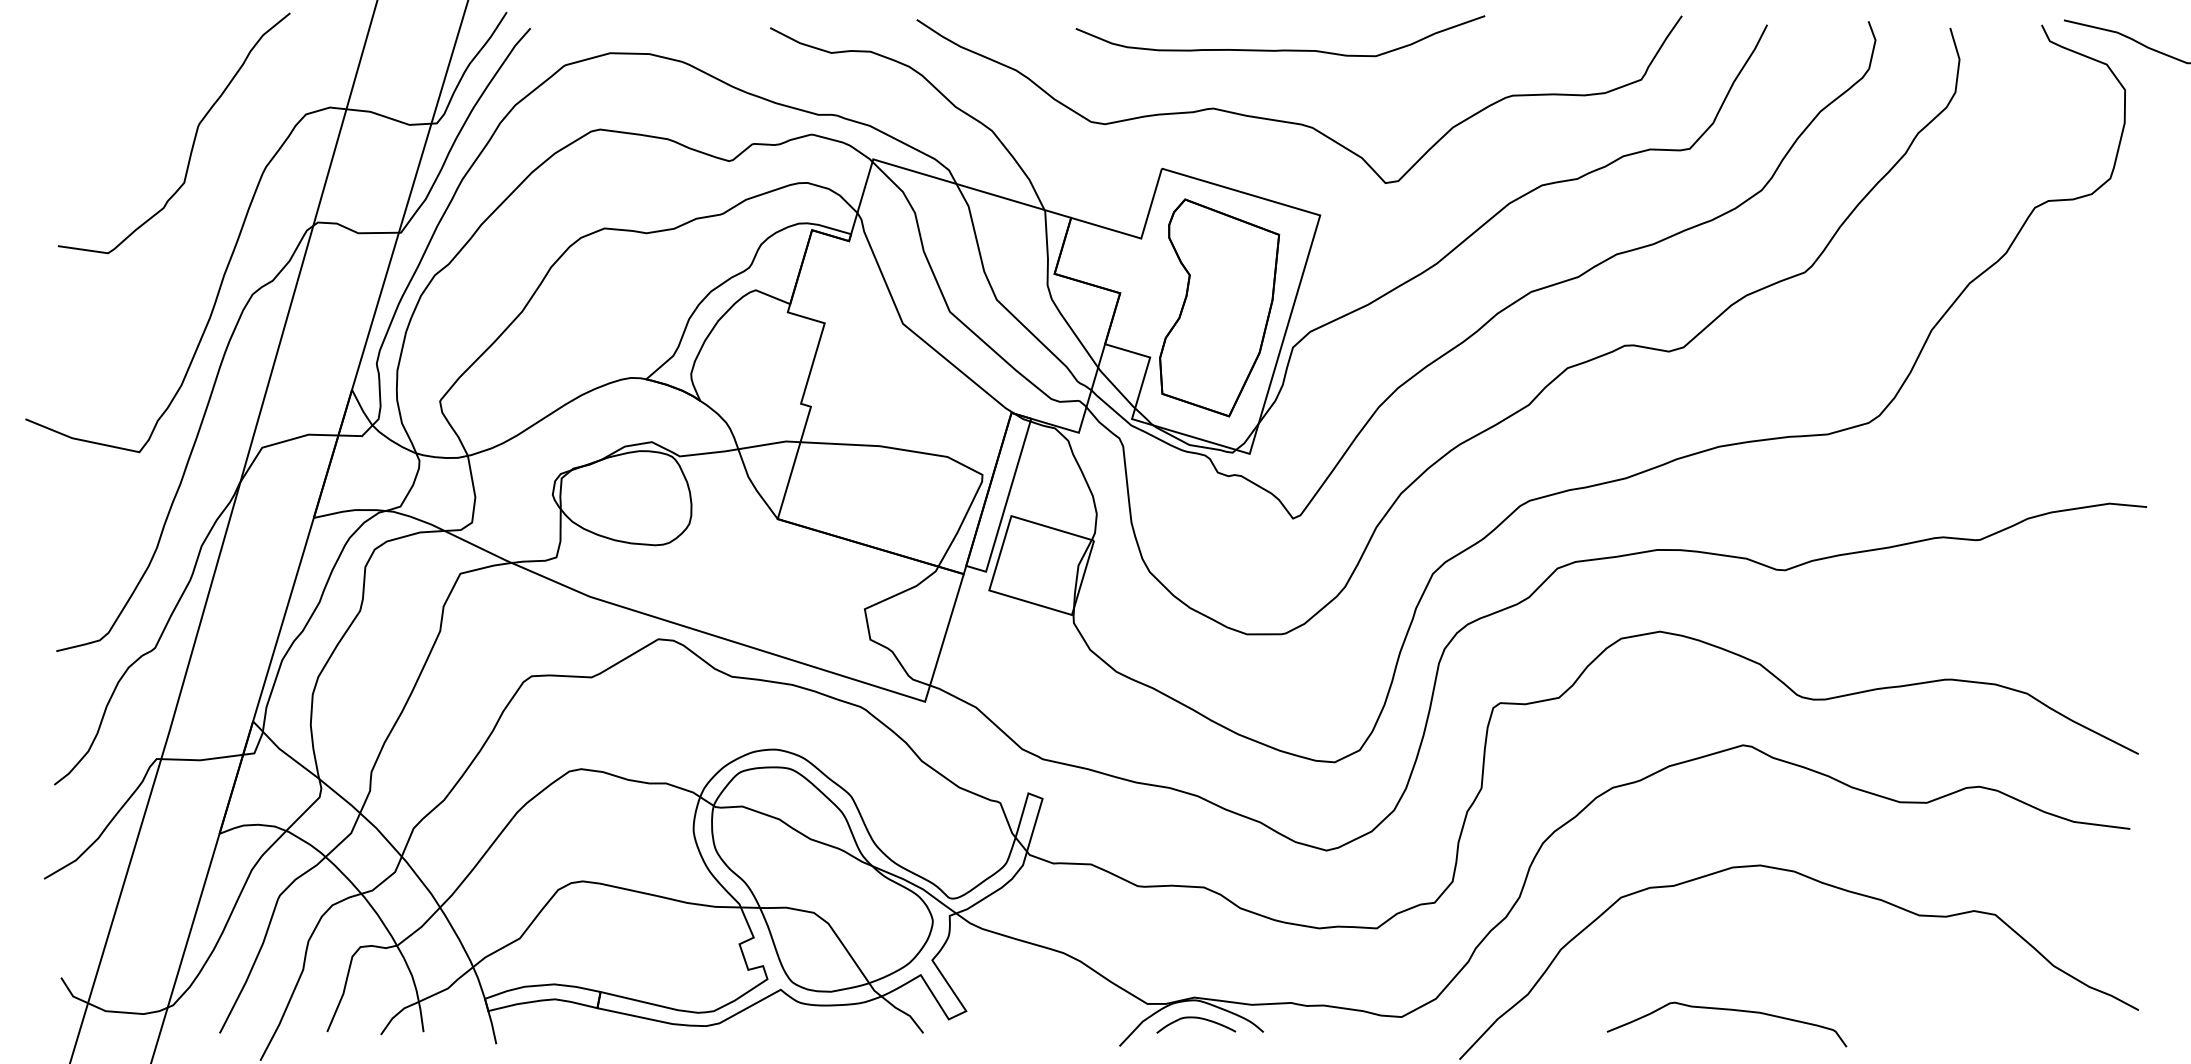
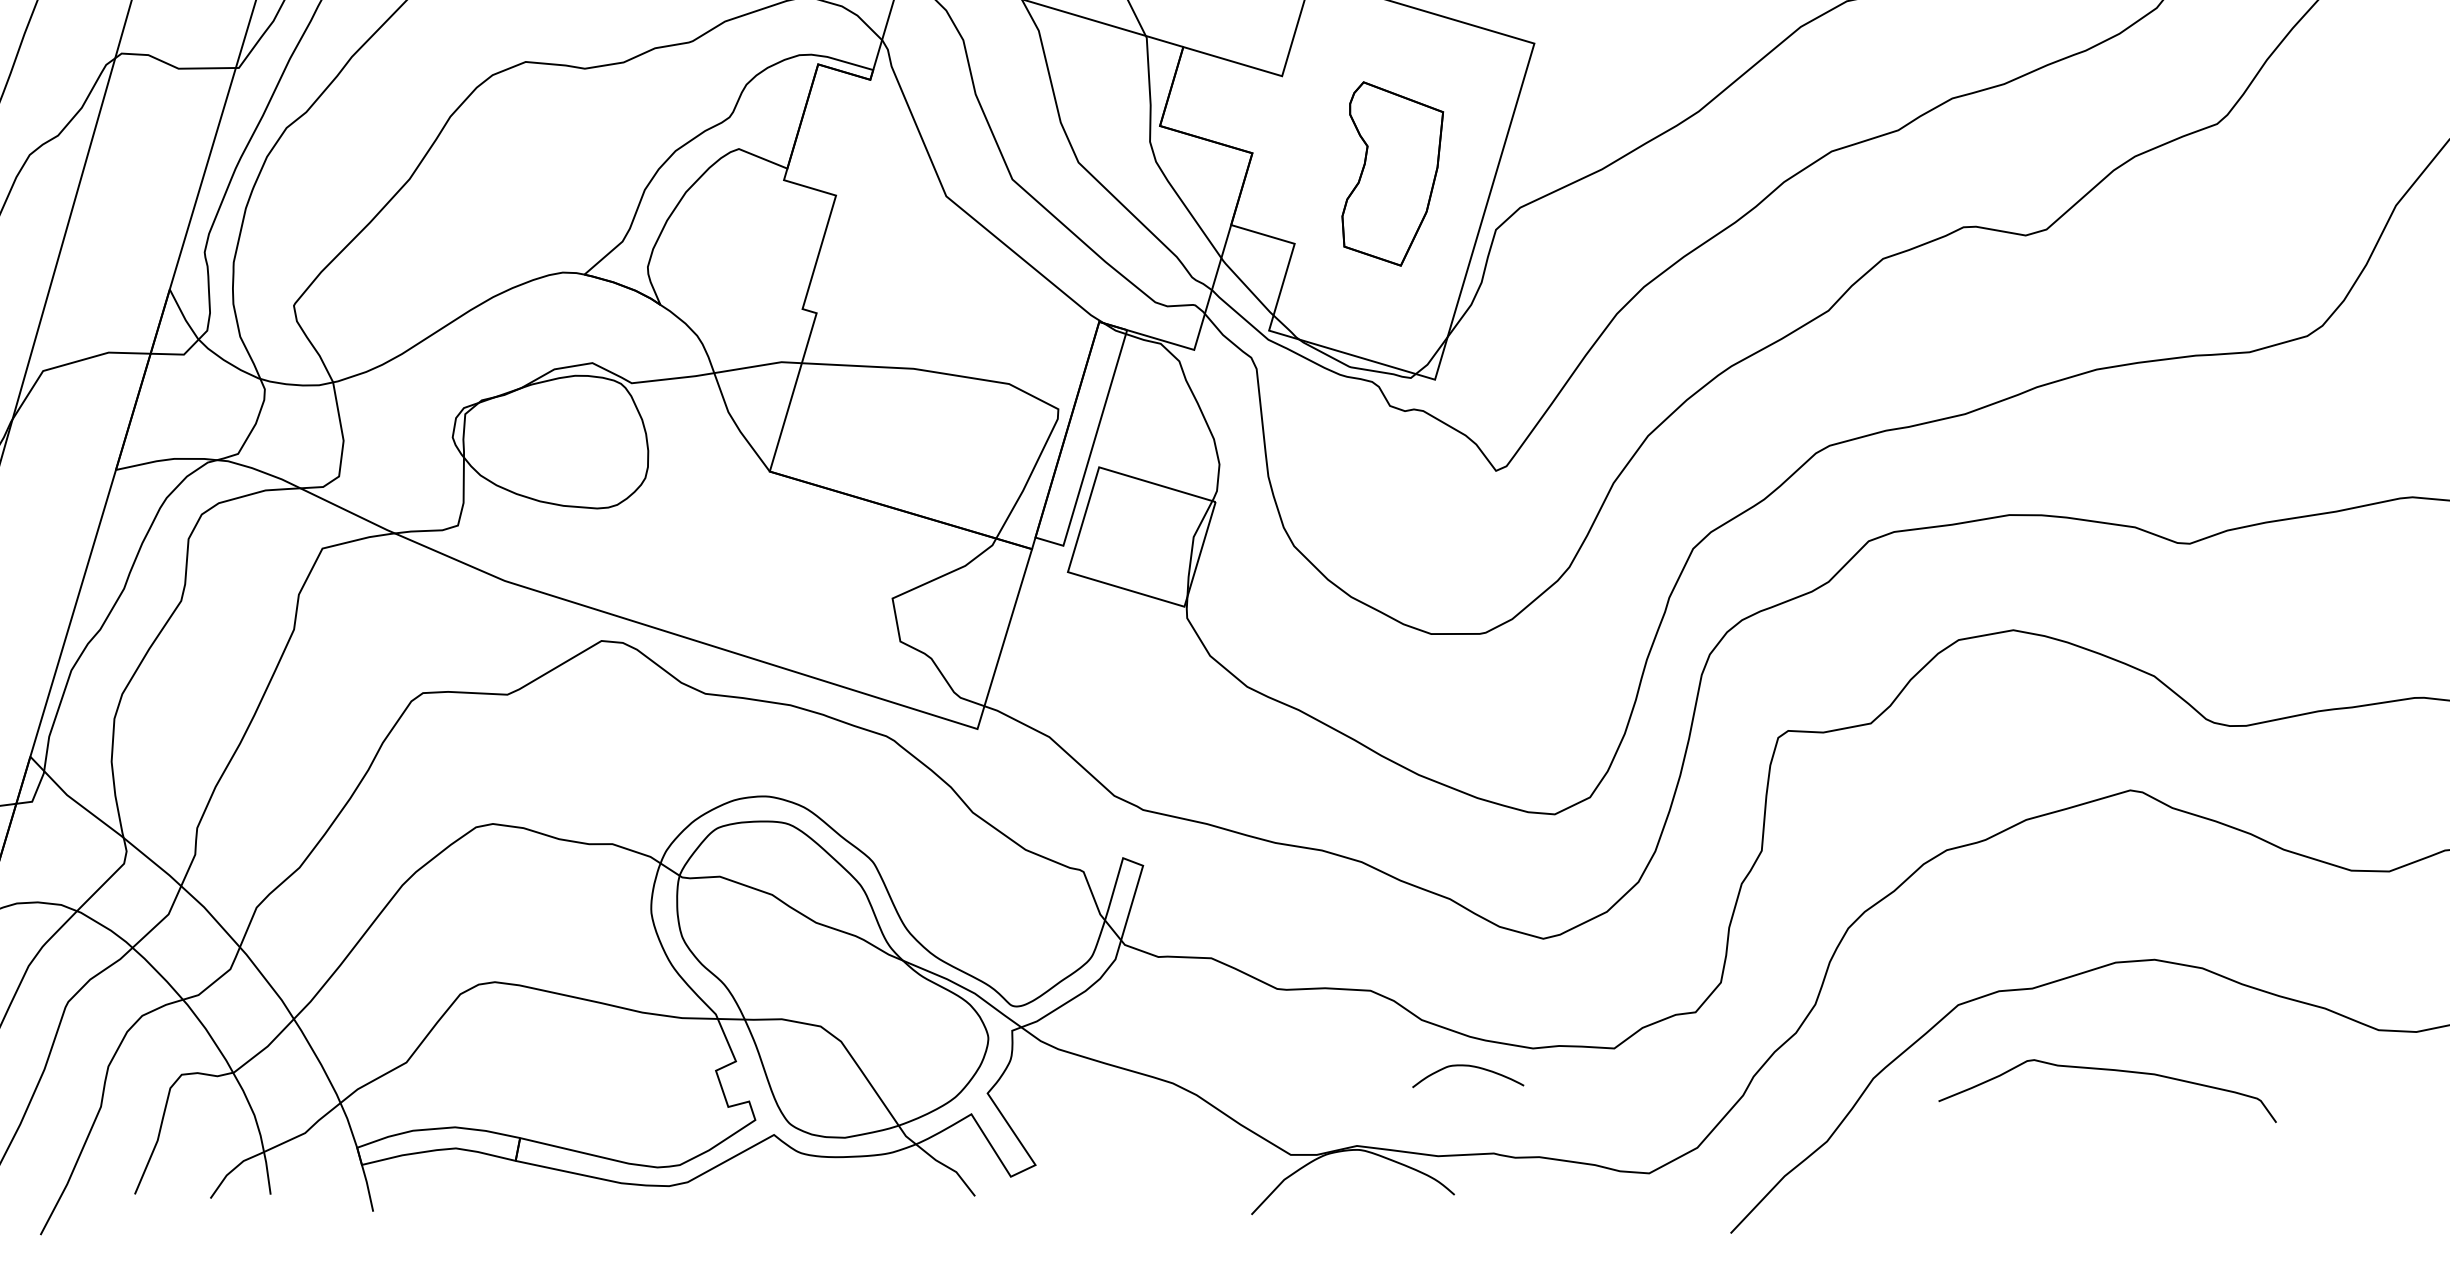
part: (1219, 307) -> (1392, 173), size x0.6
curve: (1726, 1010) -> (2106, 1071), moved
curve: (1196, 1018) -> (1468, 1066), moved

